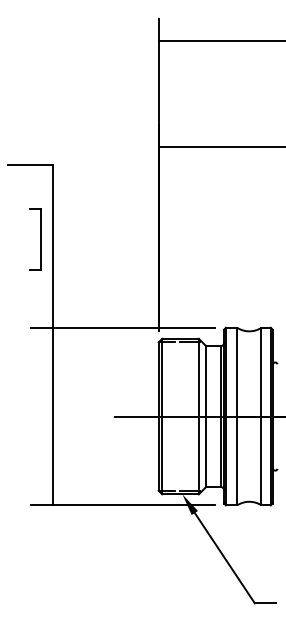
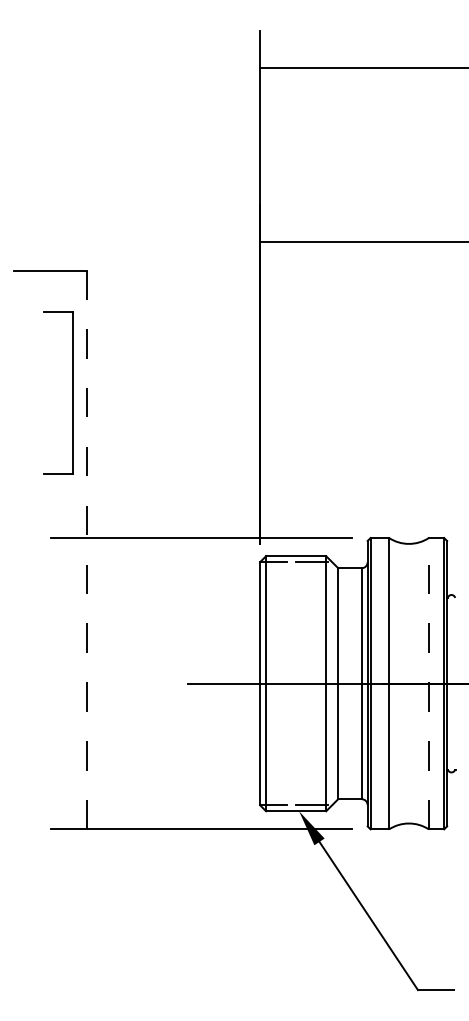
part: (35, 239) -> (58, 393), size x1.6
line: (53, 334) -> (87, 549), solid -> dashed
line: (261, 416) -> (428, 683), solid -> dashed

